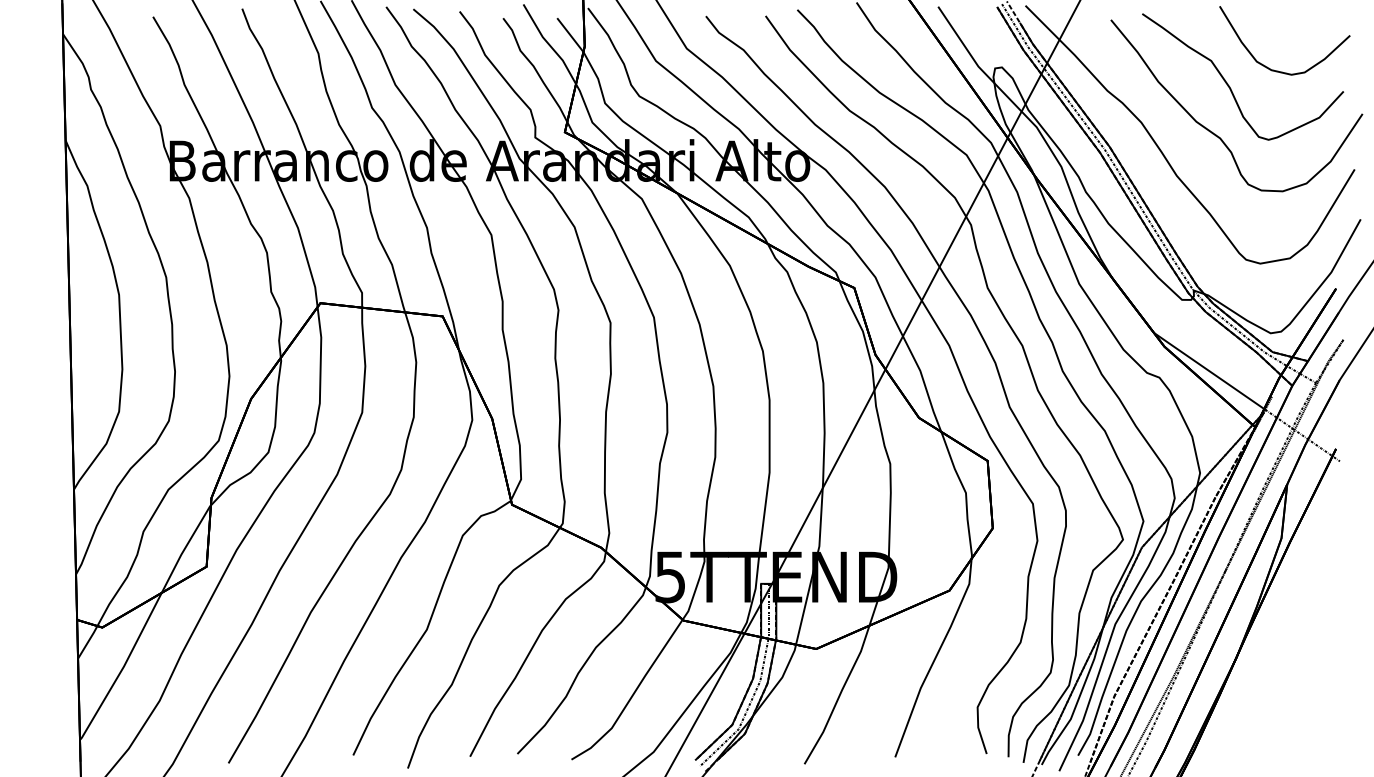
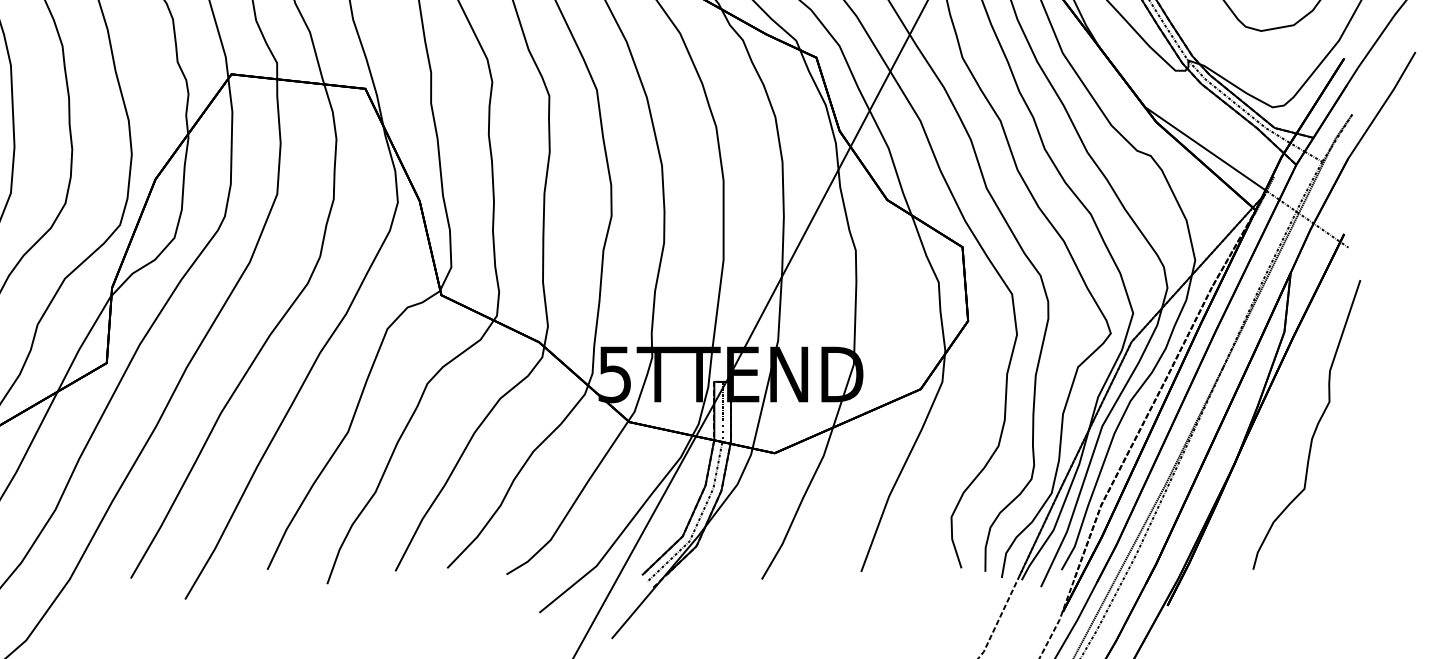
part: (1309, 625) -> (1315, 427), added

